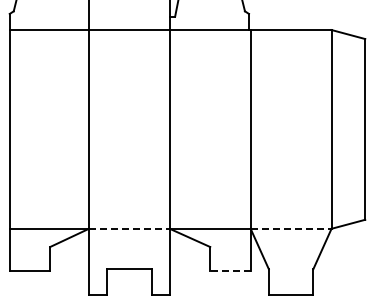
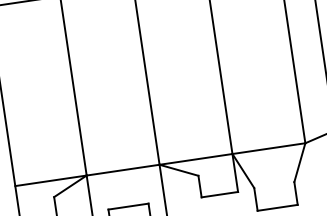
line: (129, 228) -> (123, 169), dashed -> solid
line: (291, 228) -> (269, 148), dashed -> solid
line: (229, 270) -> (218, 194), dashed -> solid

